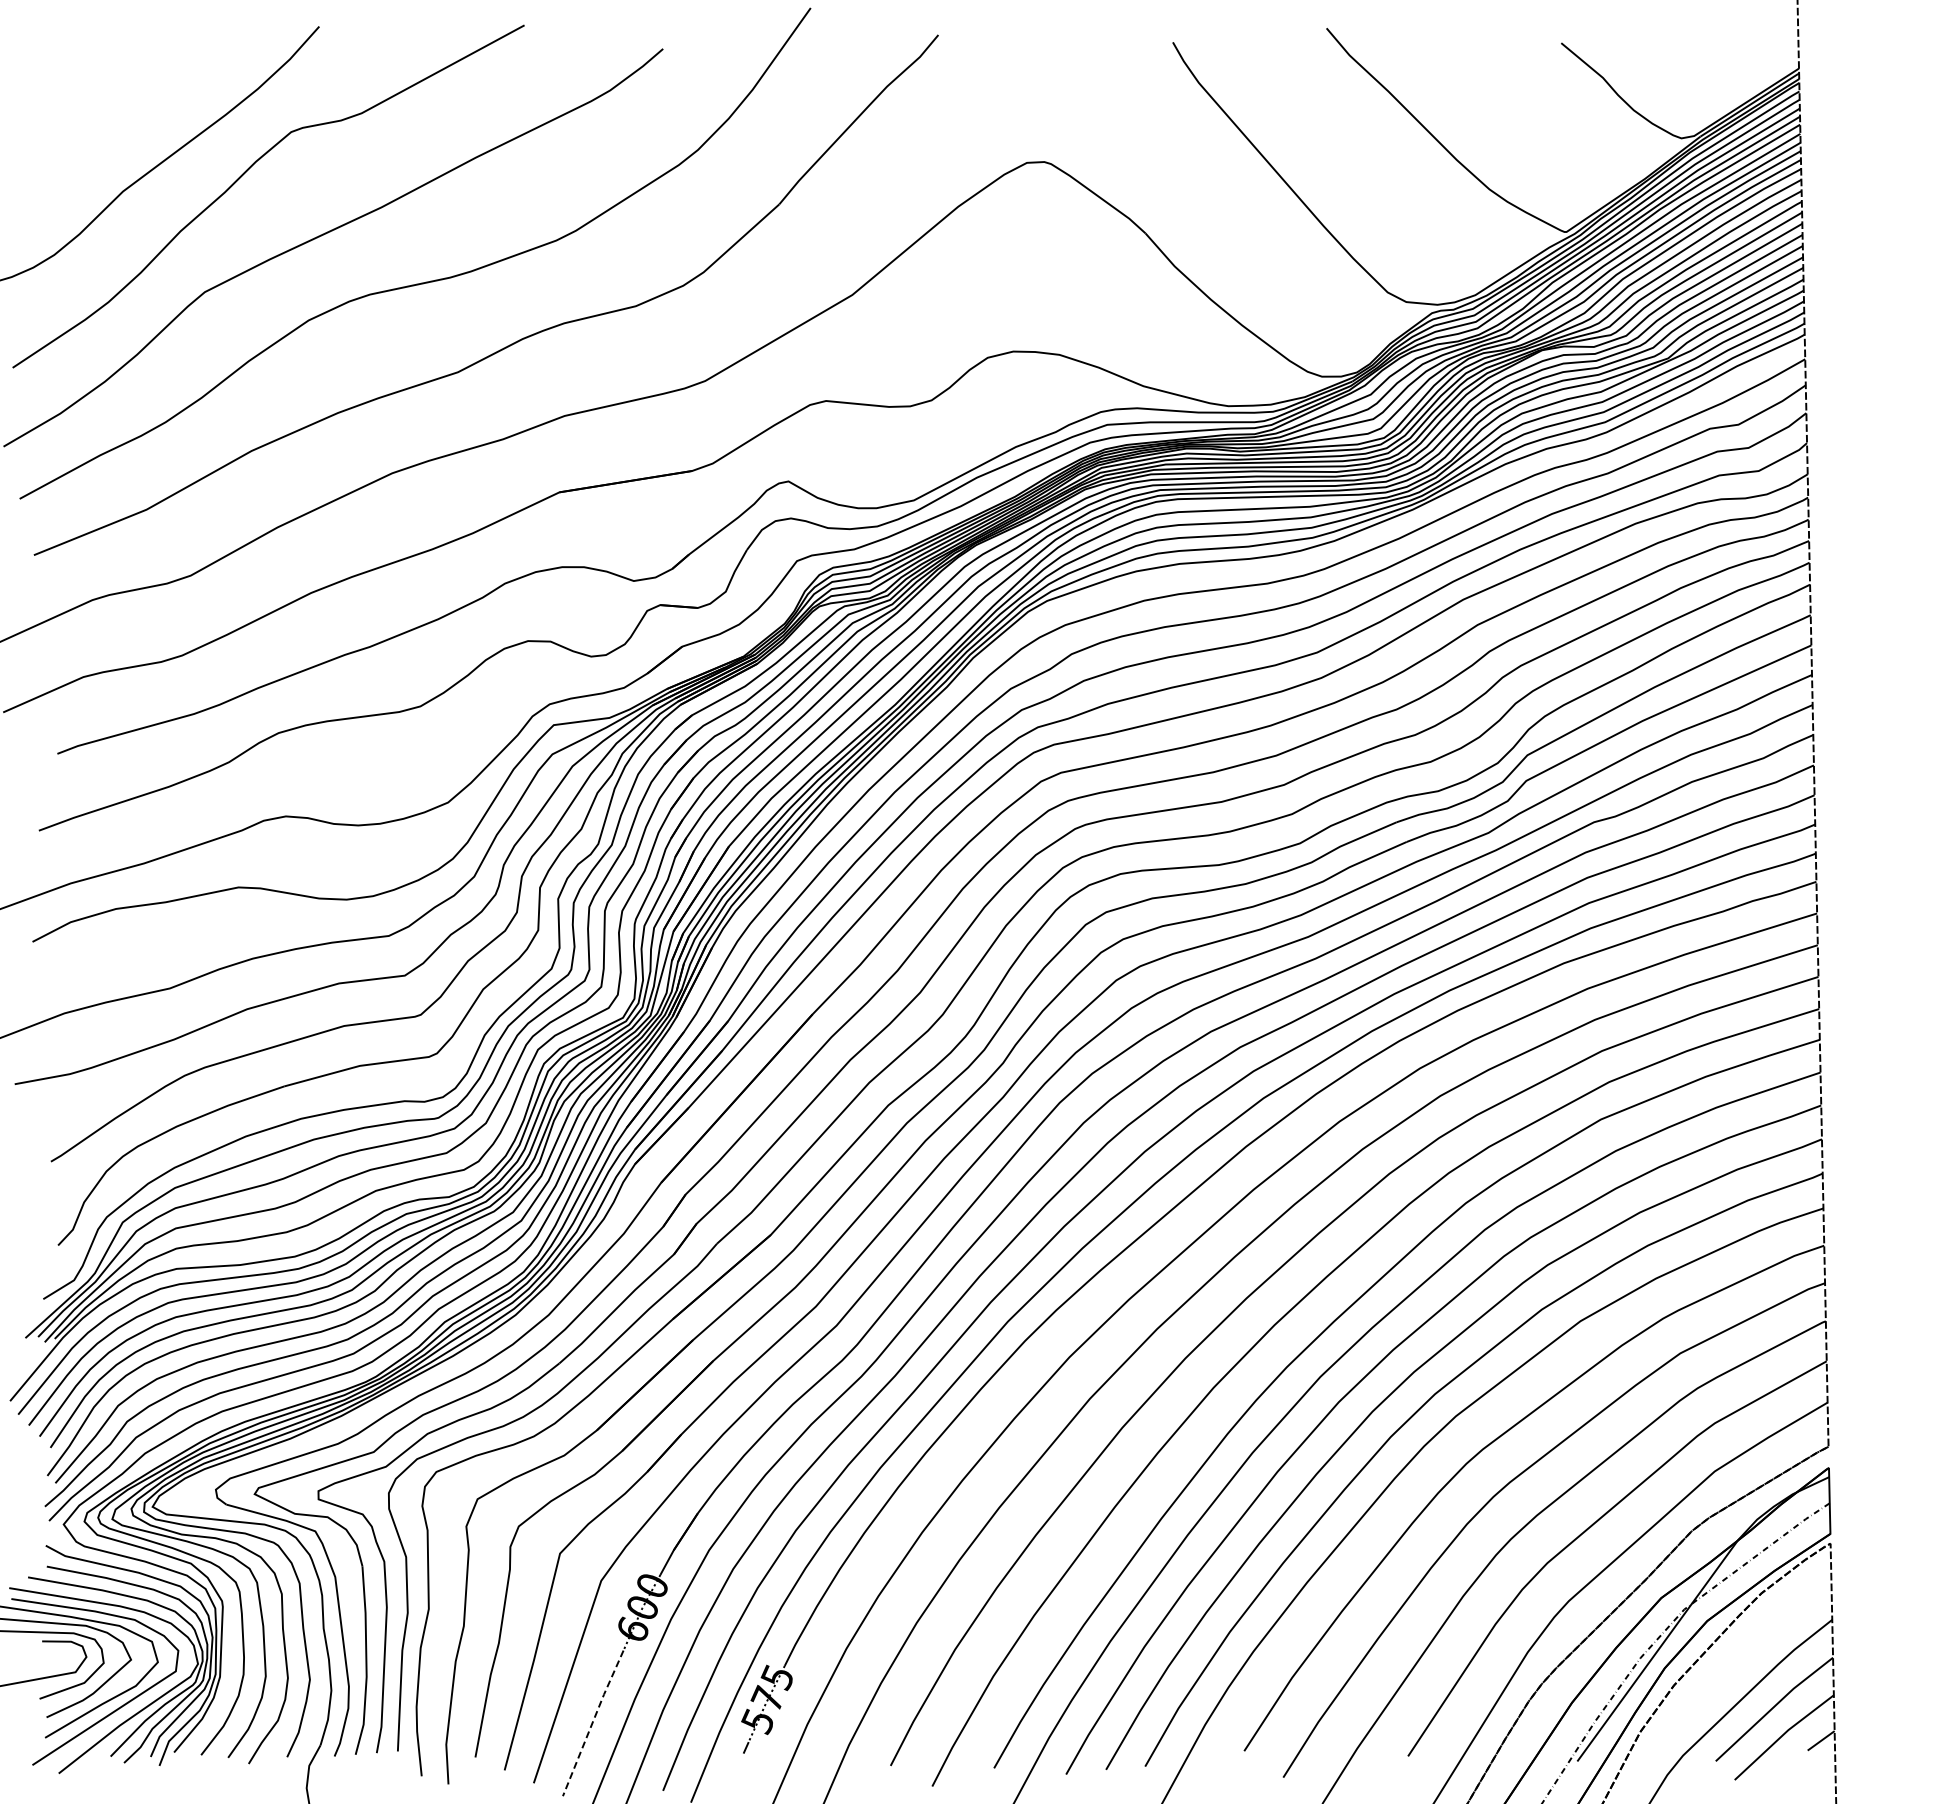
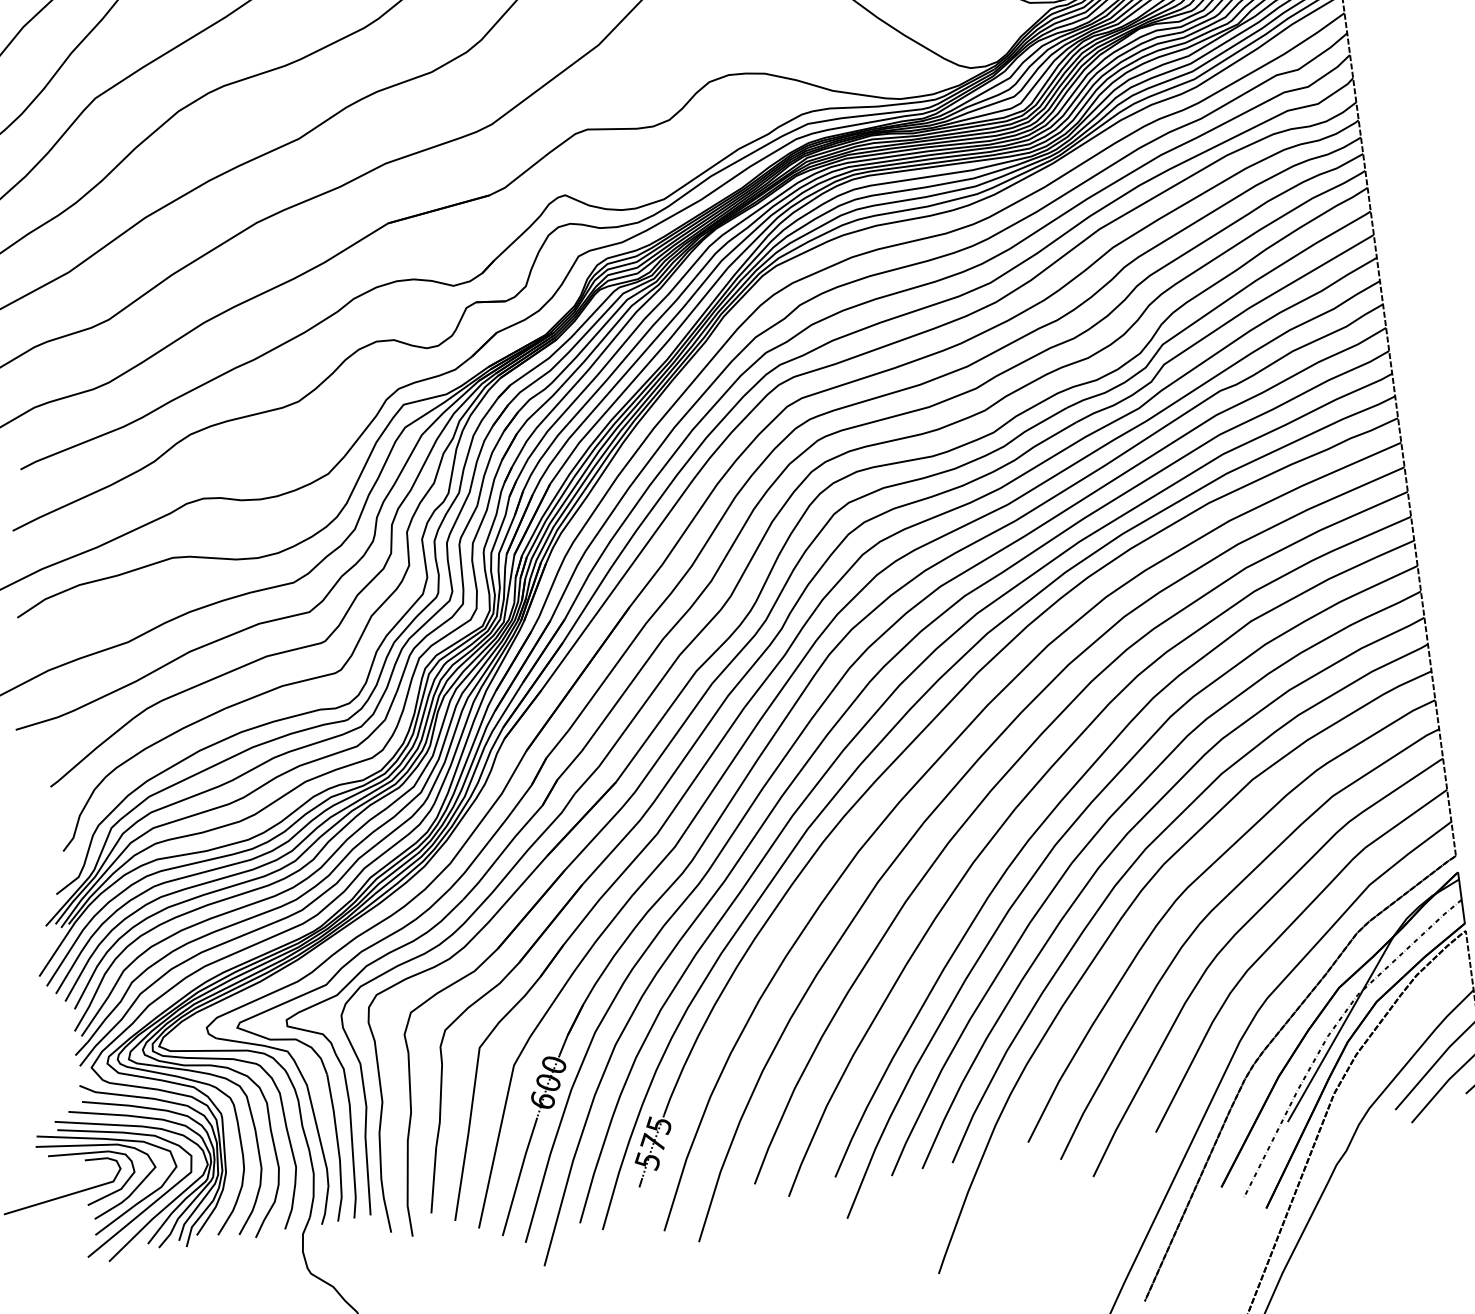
line: (592, 1722) -> (519, 1176), dashed -> solid

